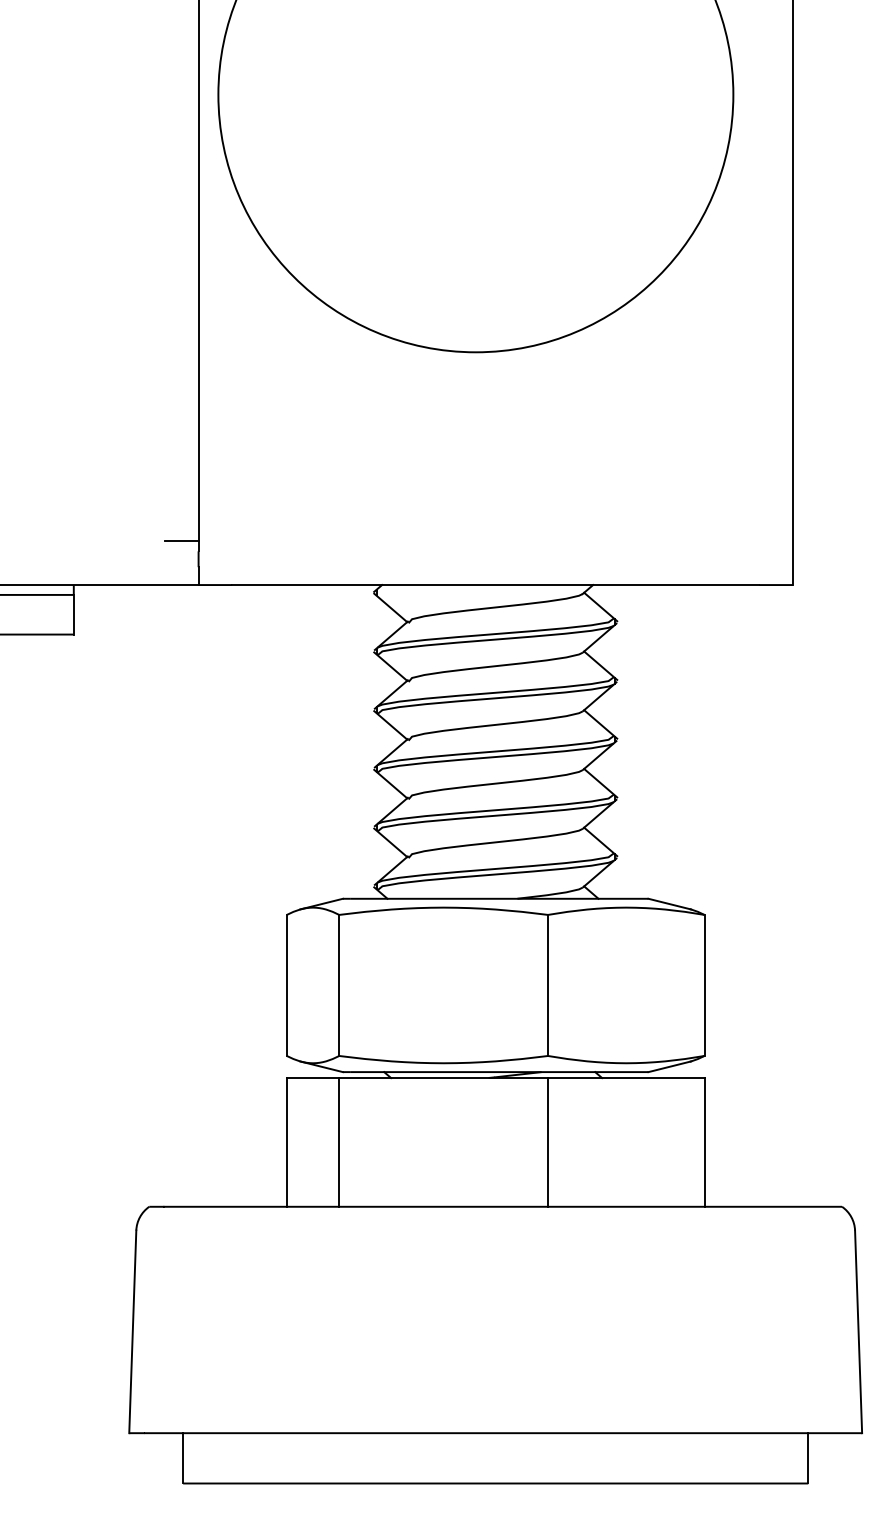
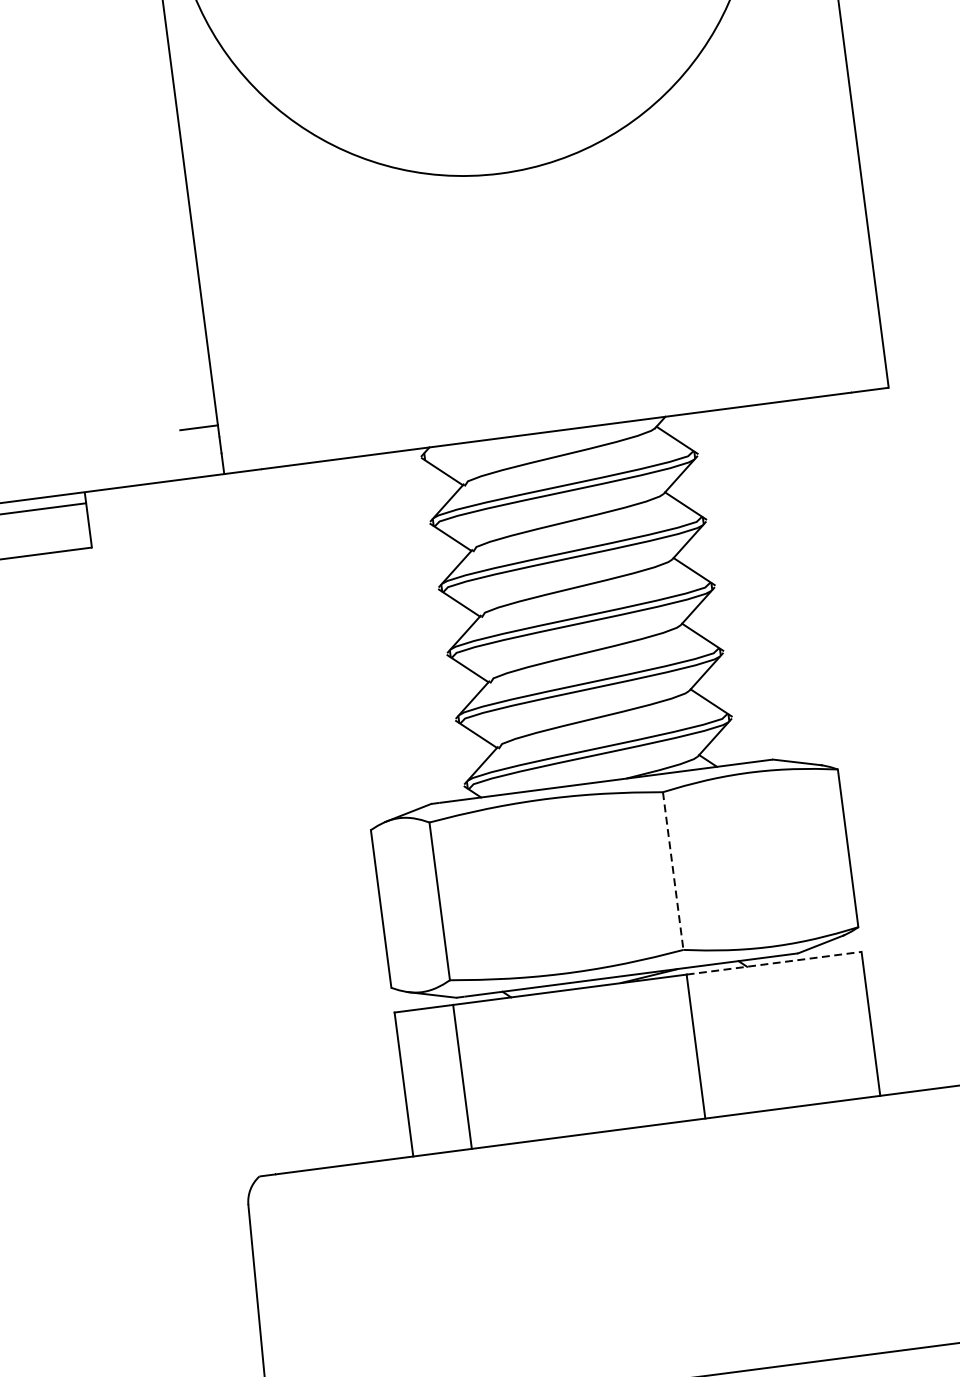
line: (548, 985) -> (673, 871), solid -> dashed
line: (626, 1078) -> (774, 963), solid -> dashed

